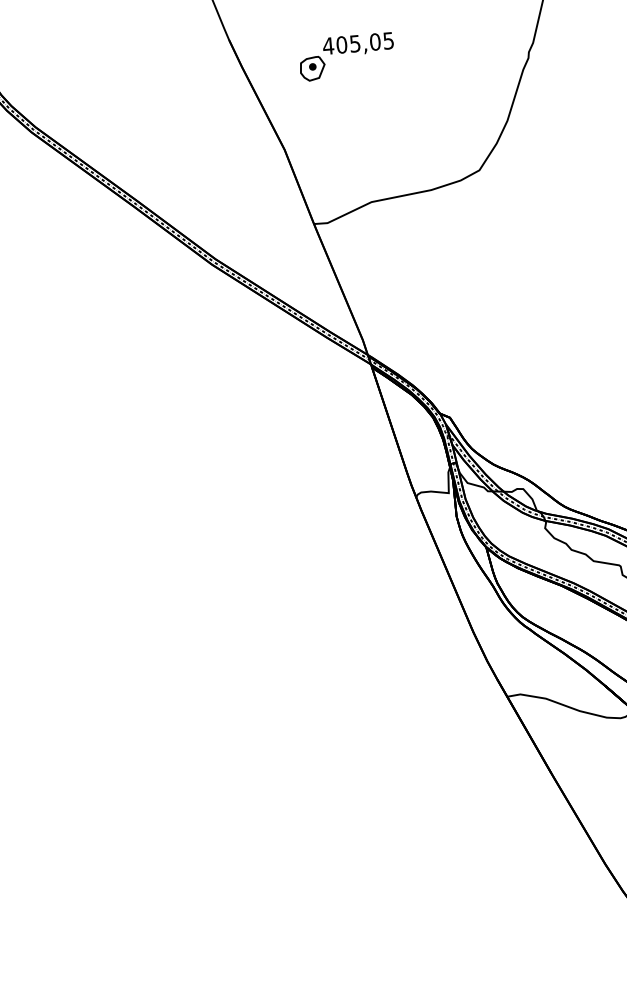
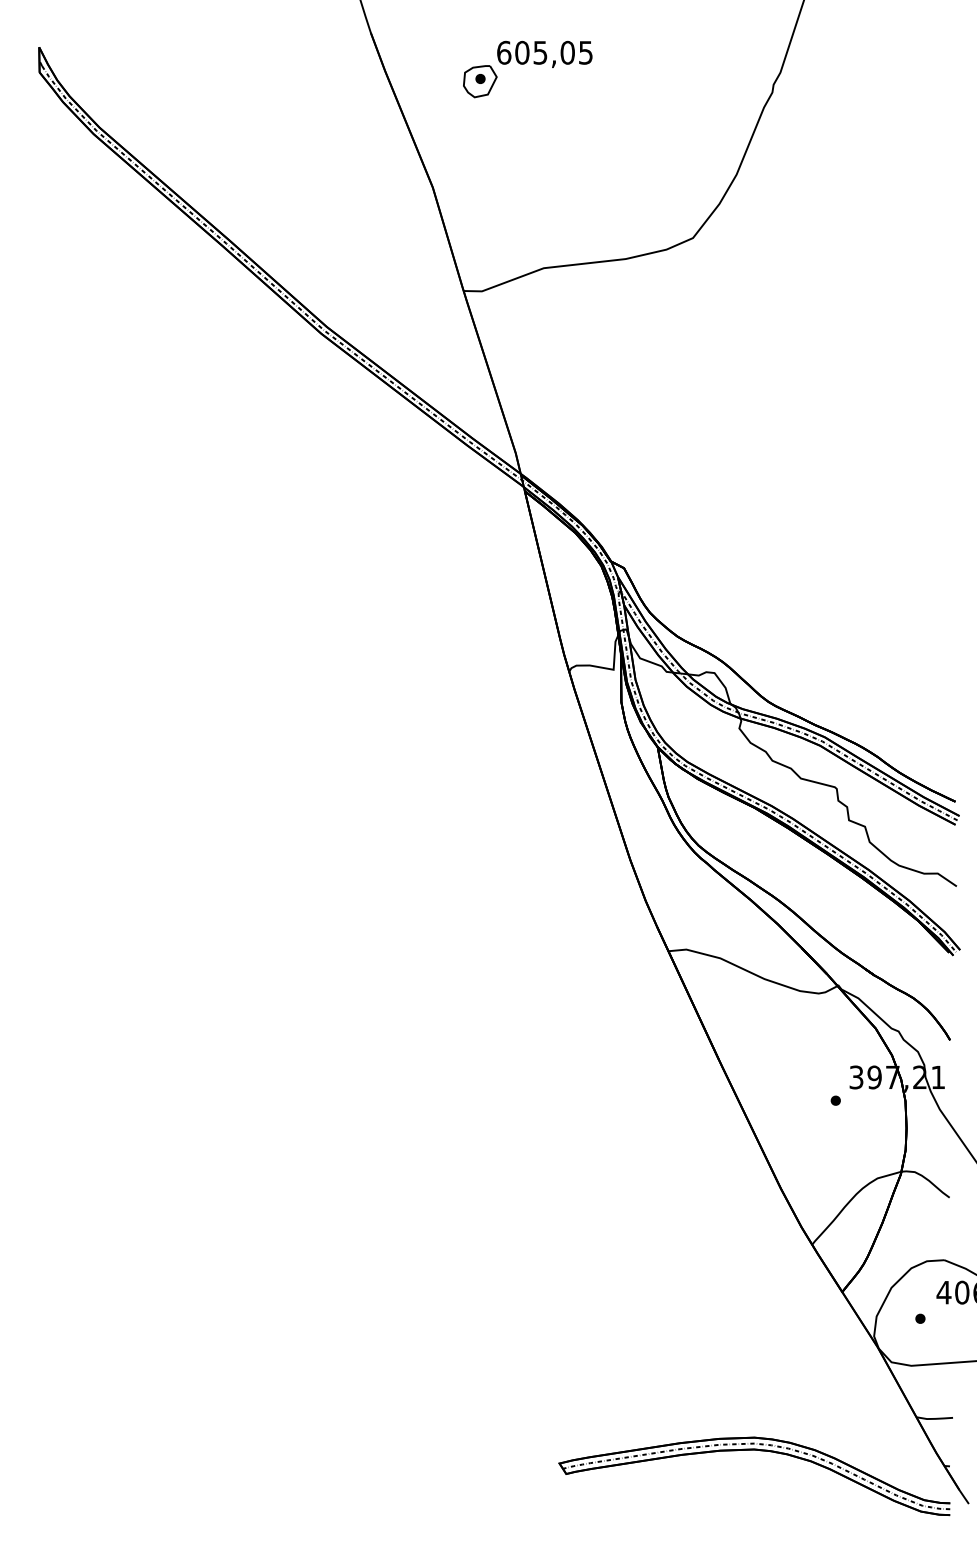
text: (328, 45) -> (503, 52), 405,05 -> 605,05

